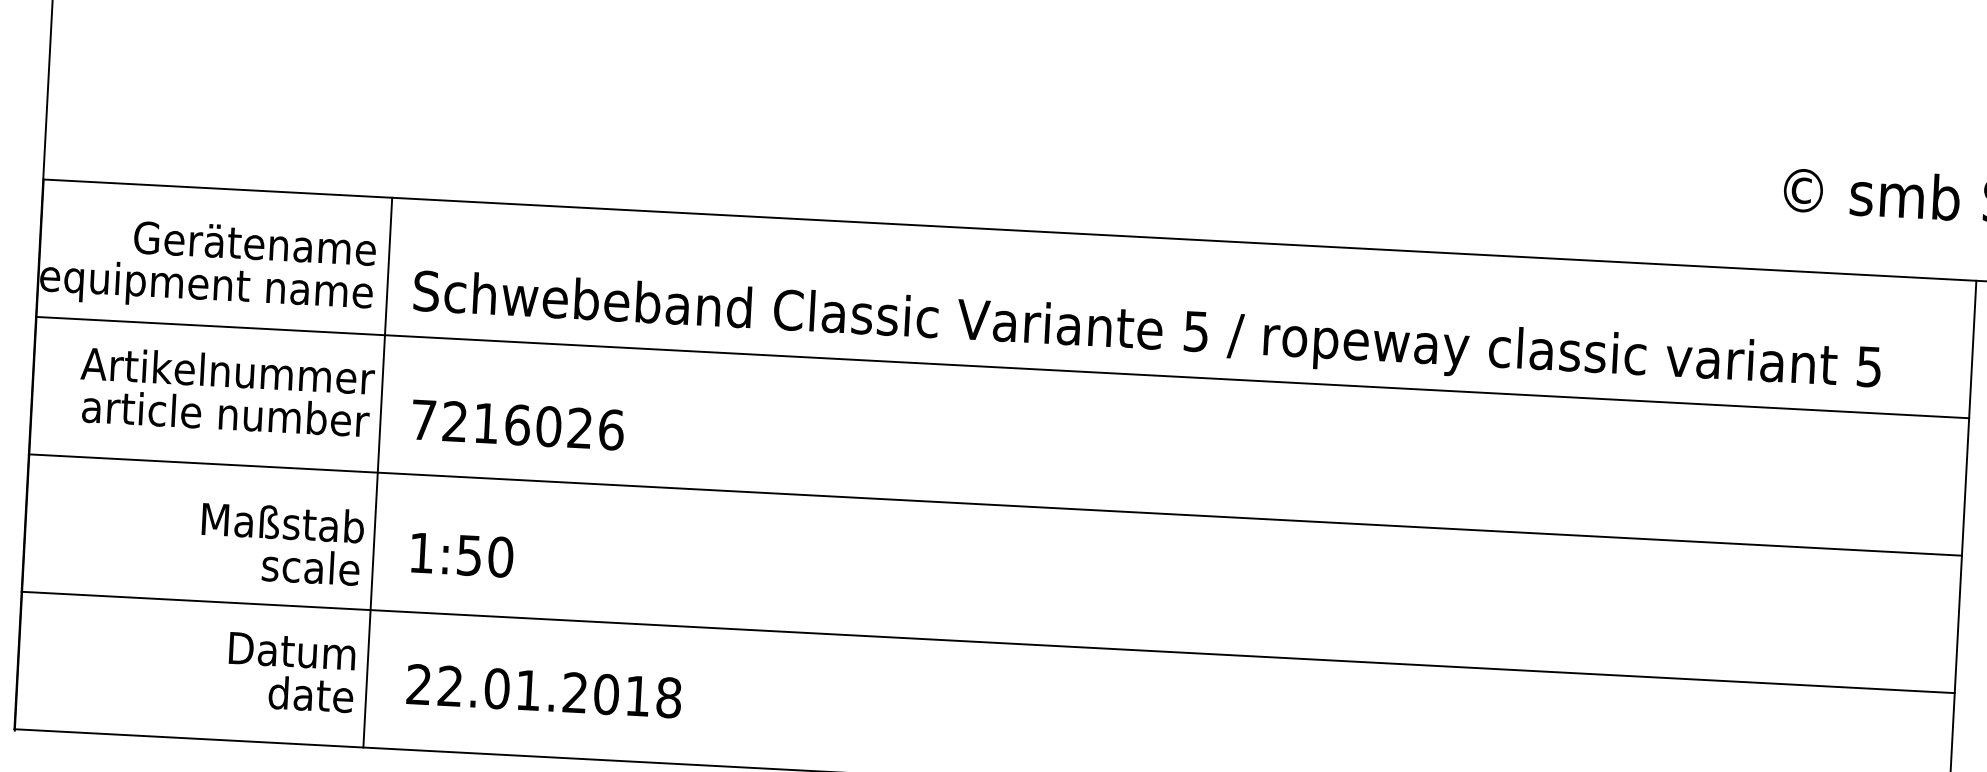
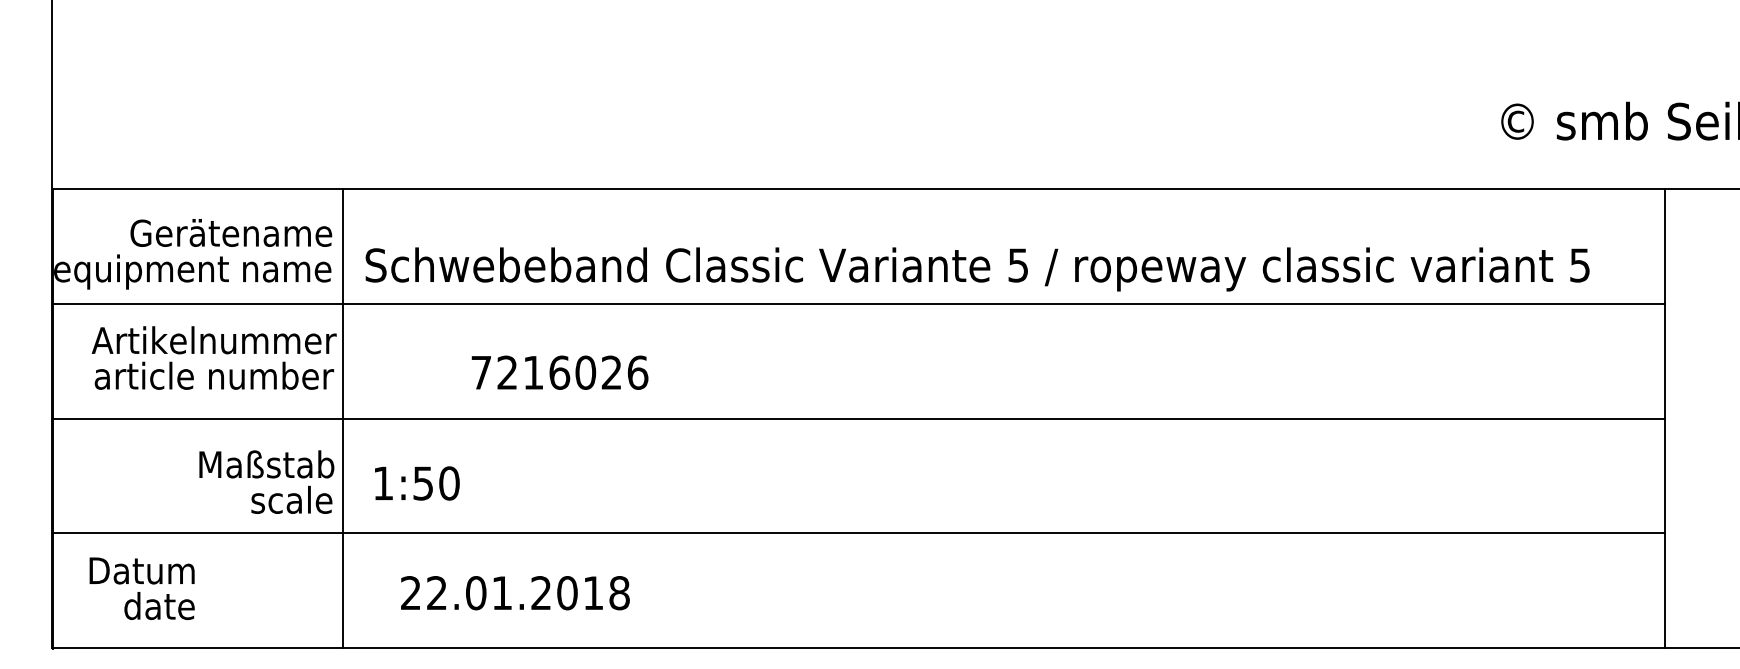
text: (517, 424) -> (559, 372), moved
text: (290, 672) -> (141, 588), moved
text: (544, 691) -> (515, 593), moved

